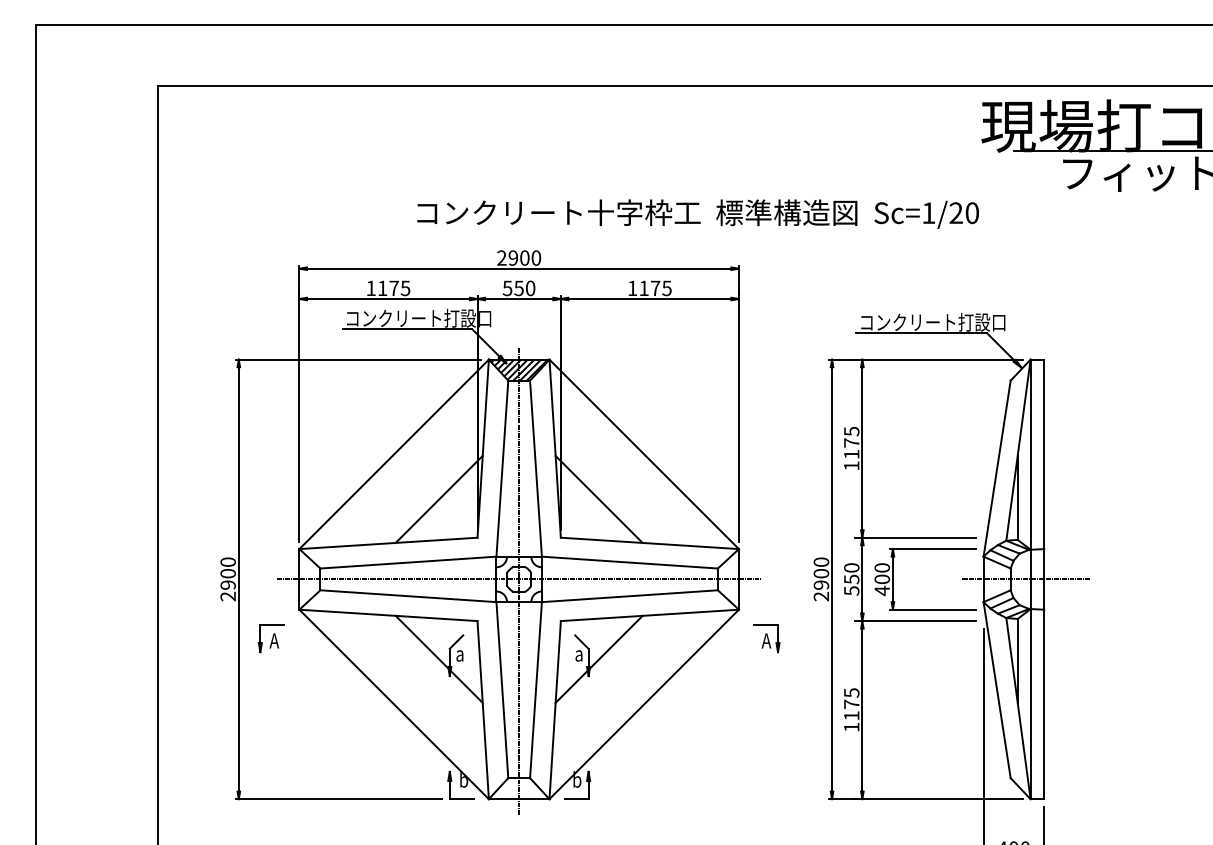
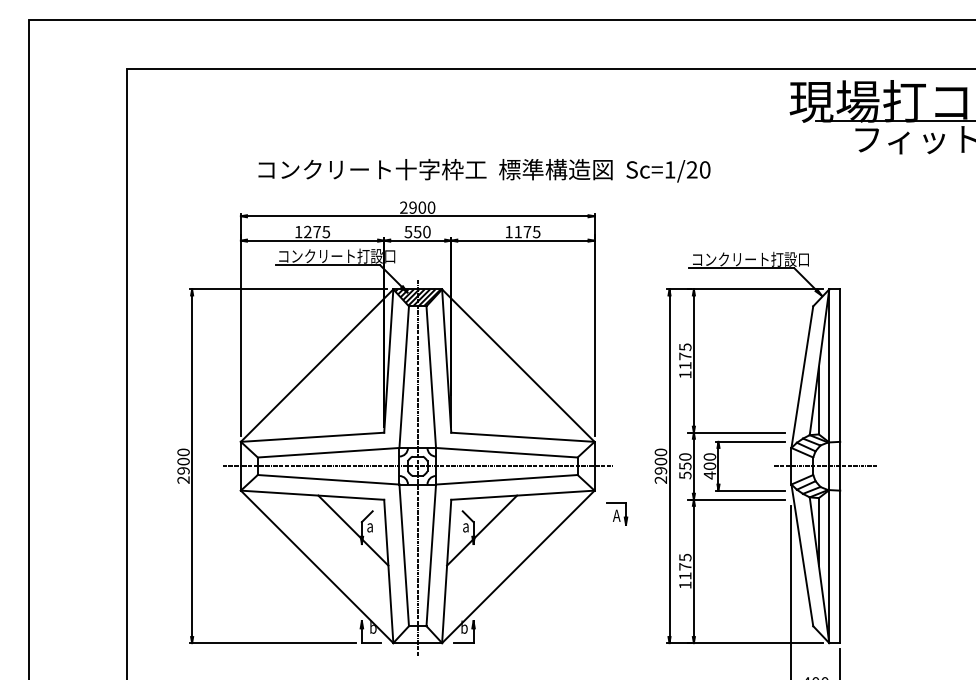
text: (697, 213) -> (483, 170), moved
text: (382, 287) -> (307, 231), 1175 -> 1275
line: (438, 498) -> (352, 401), removed
line: (598, 498) -> (481, 401), removed
part: (270, 638) -> (217, 513), removed

